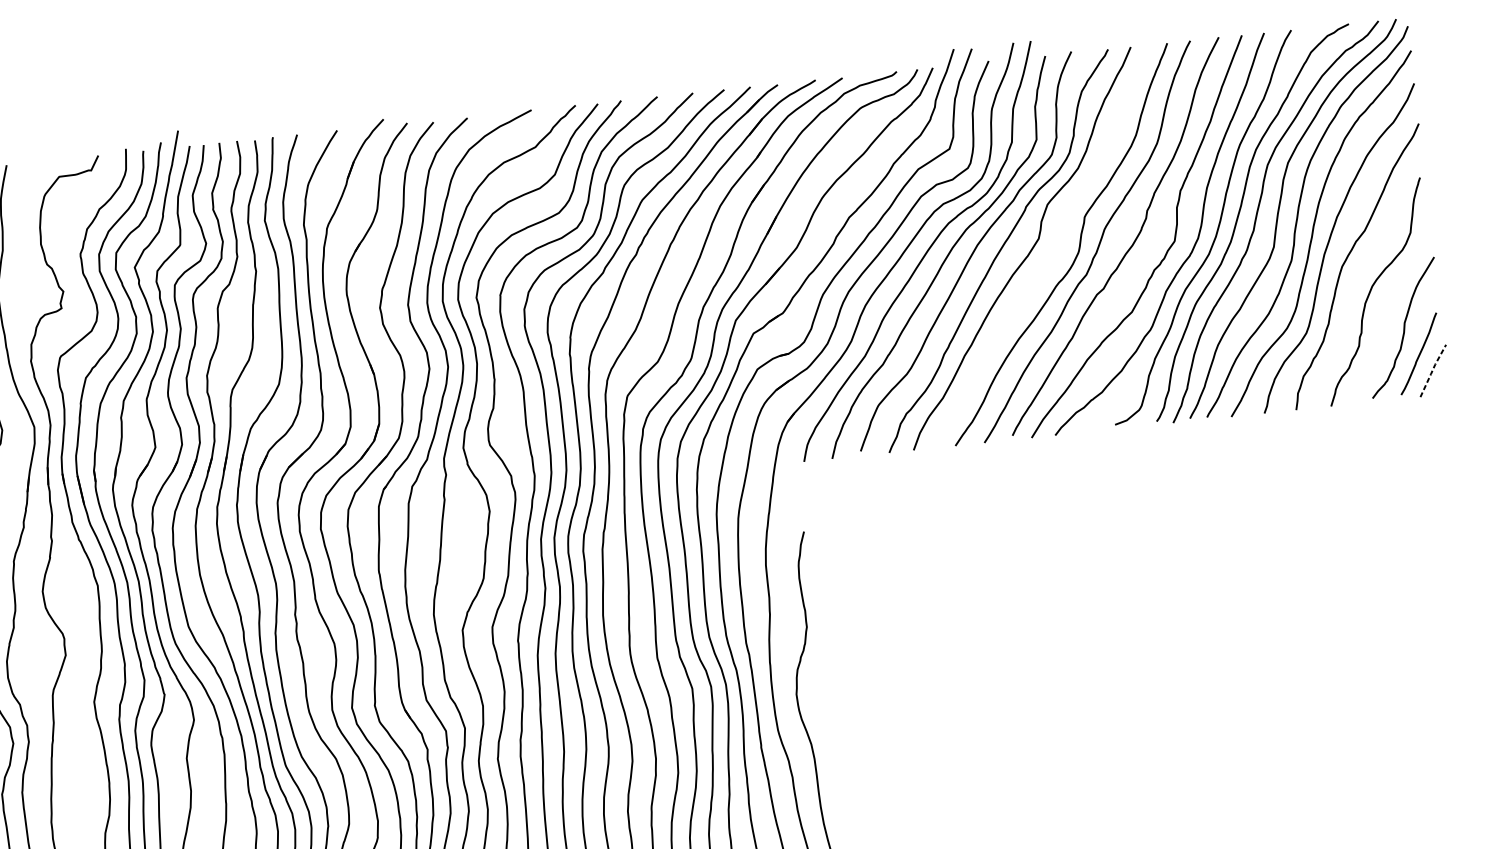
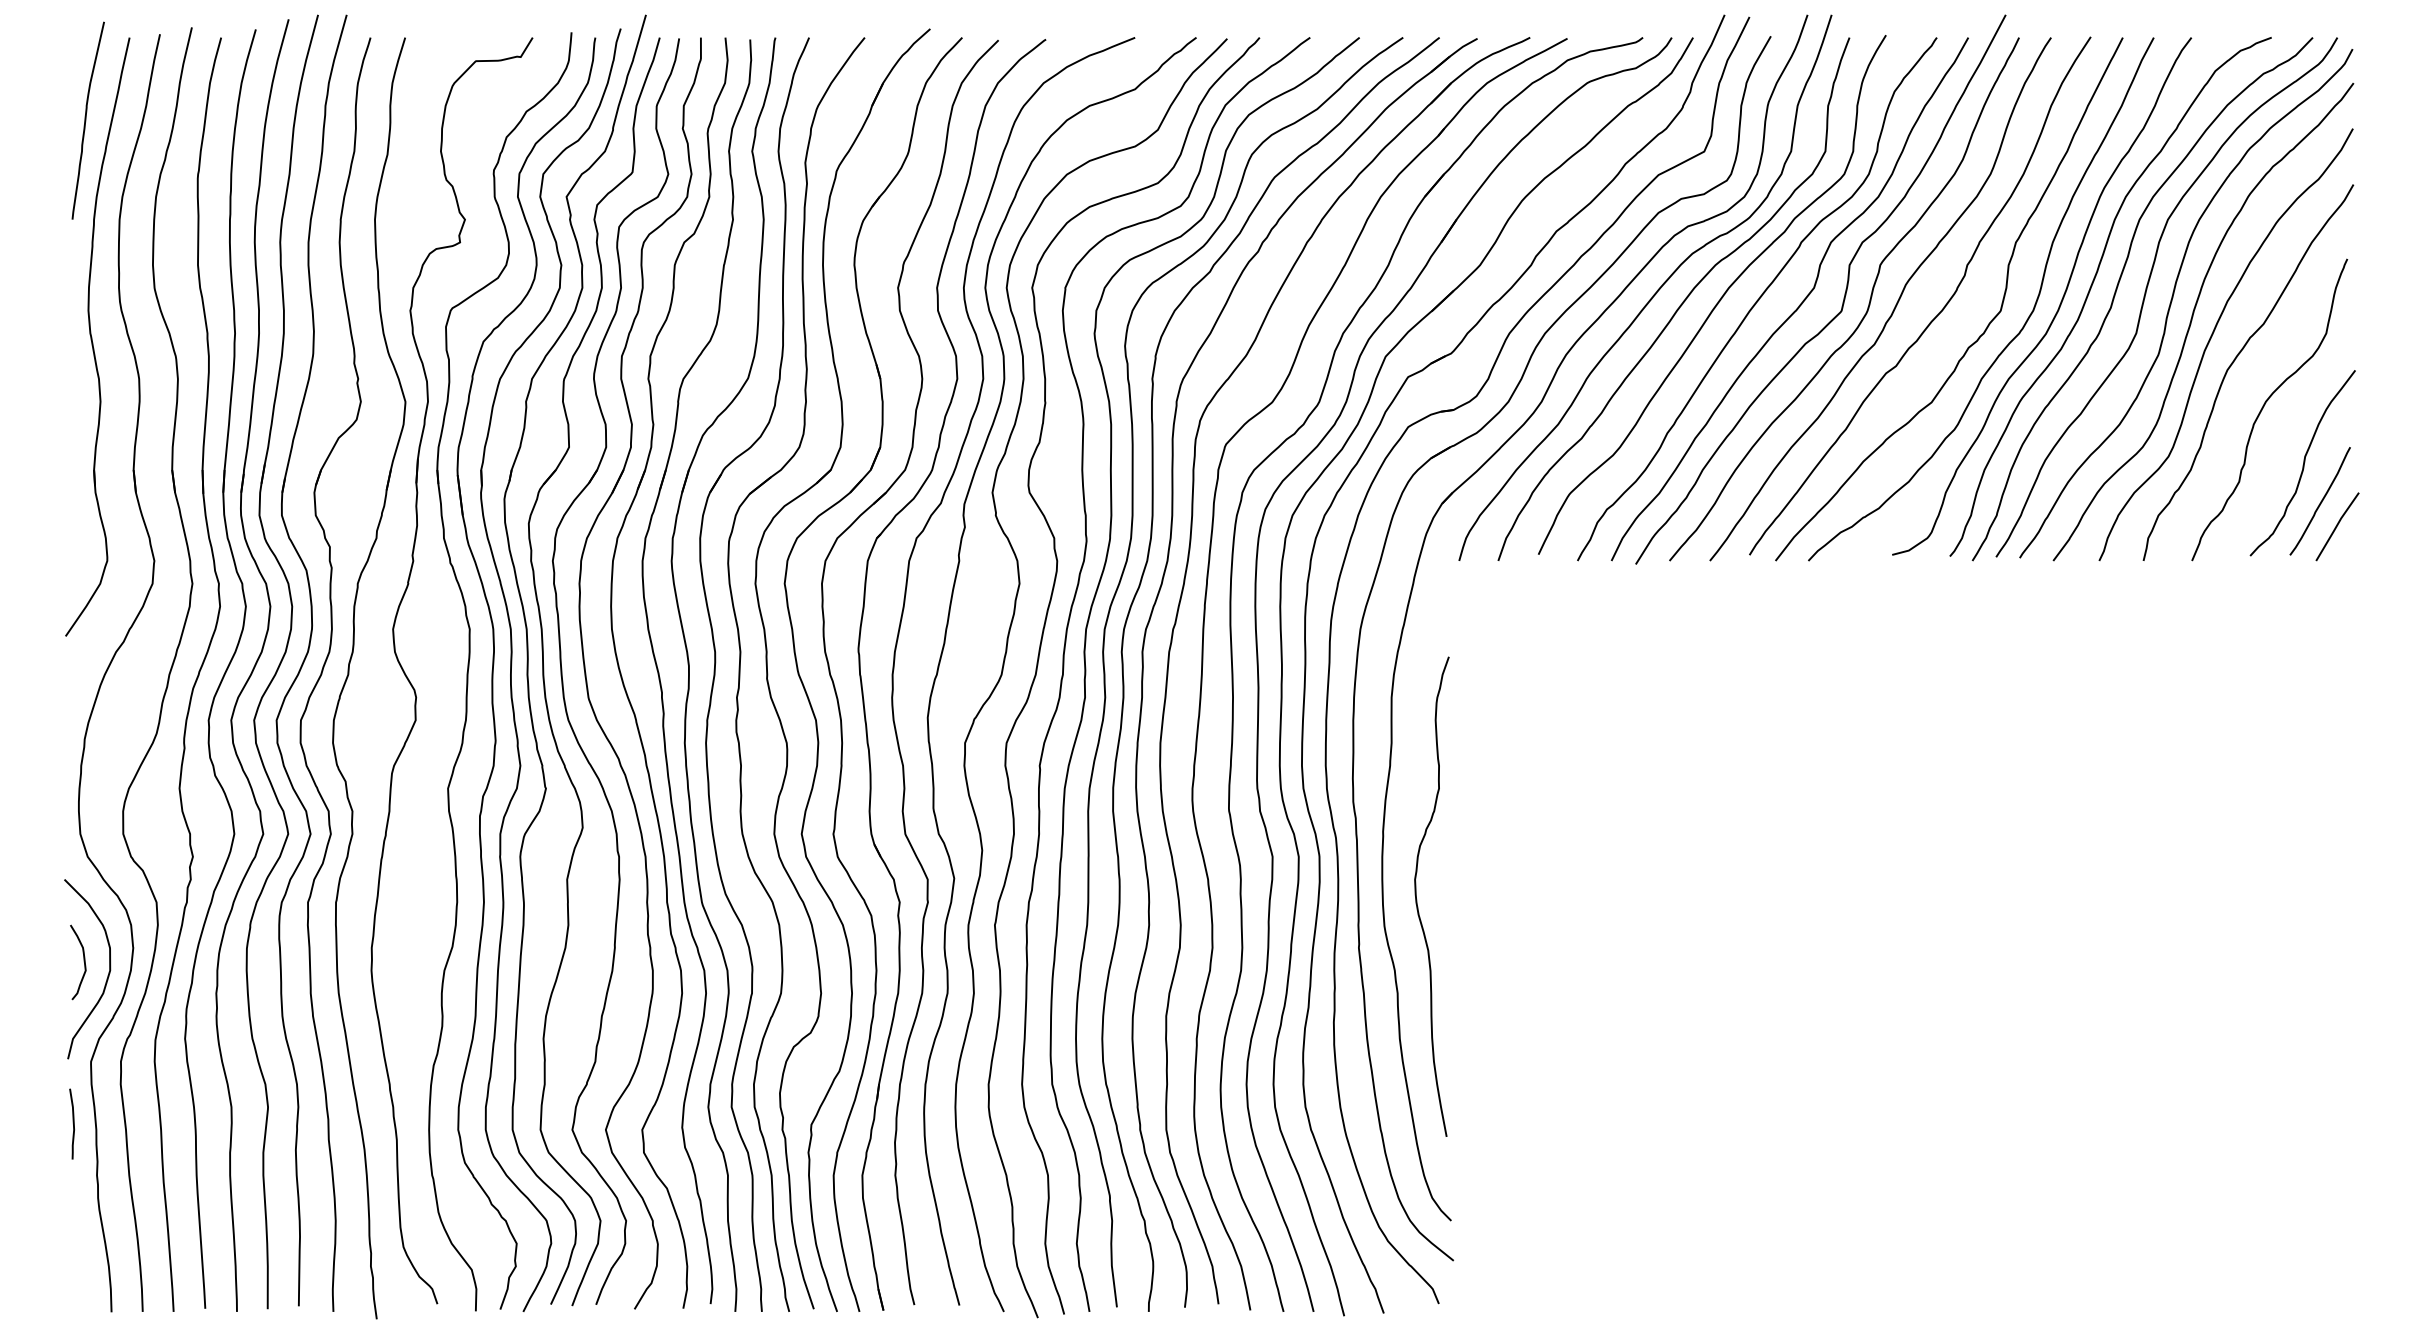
curve: (1061, 240) -> (1844, 293), added
line: (1432, 370) -> (2336, 525), dashed -> solid

